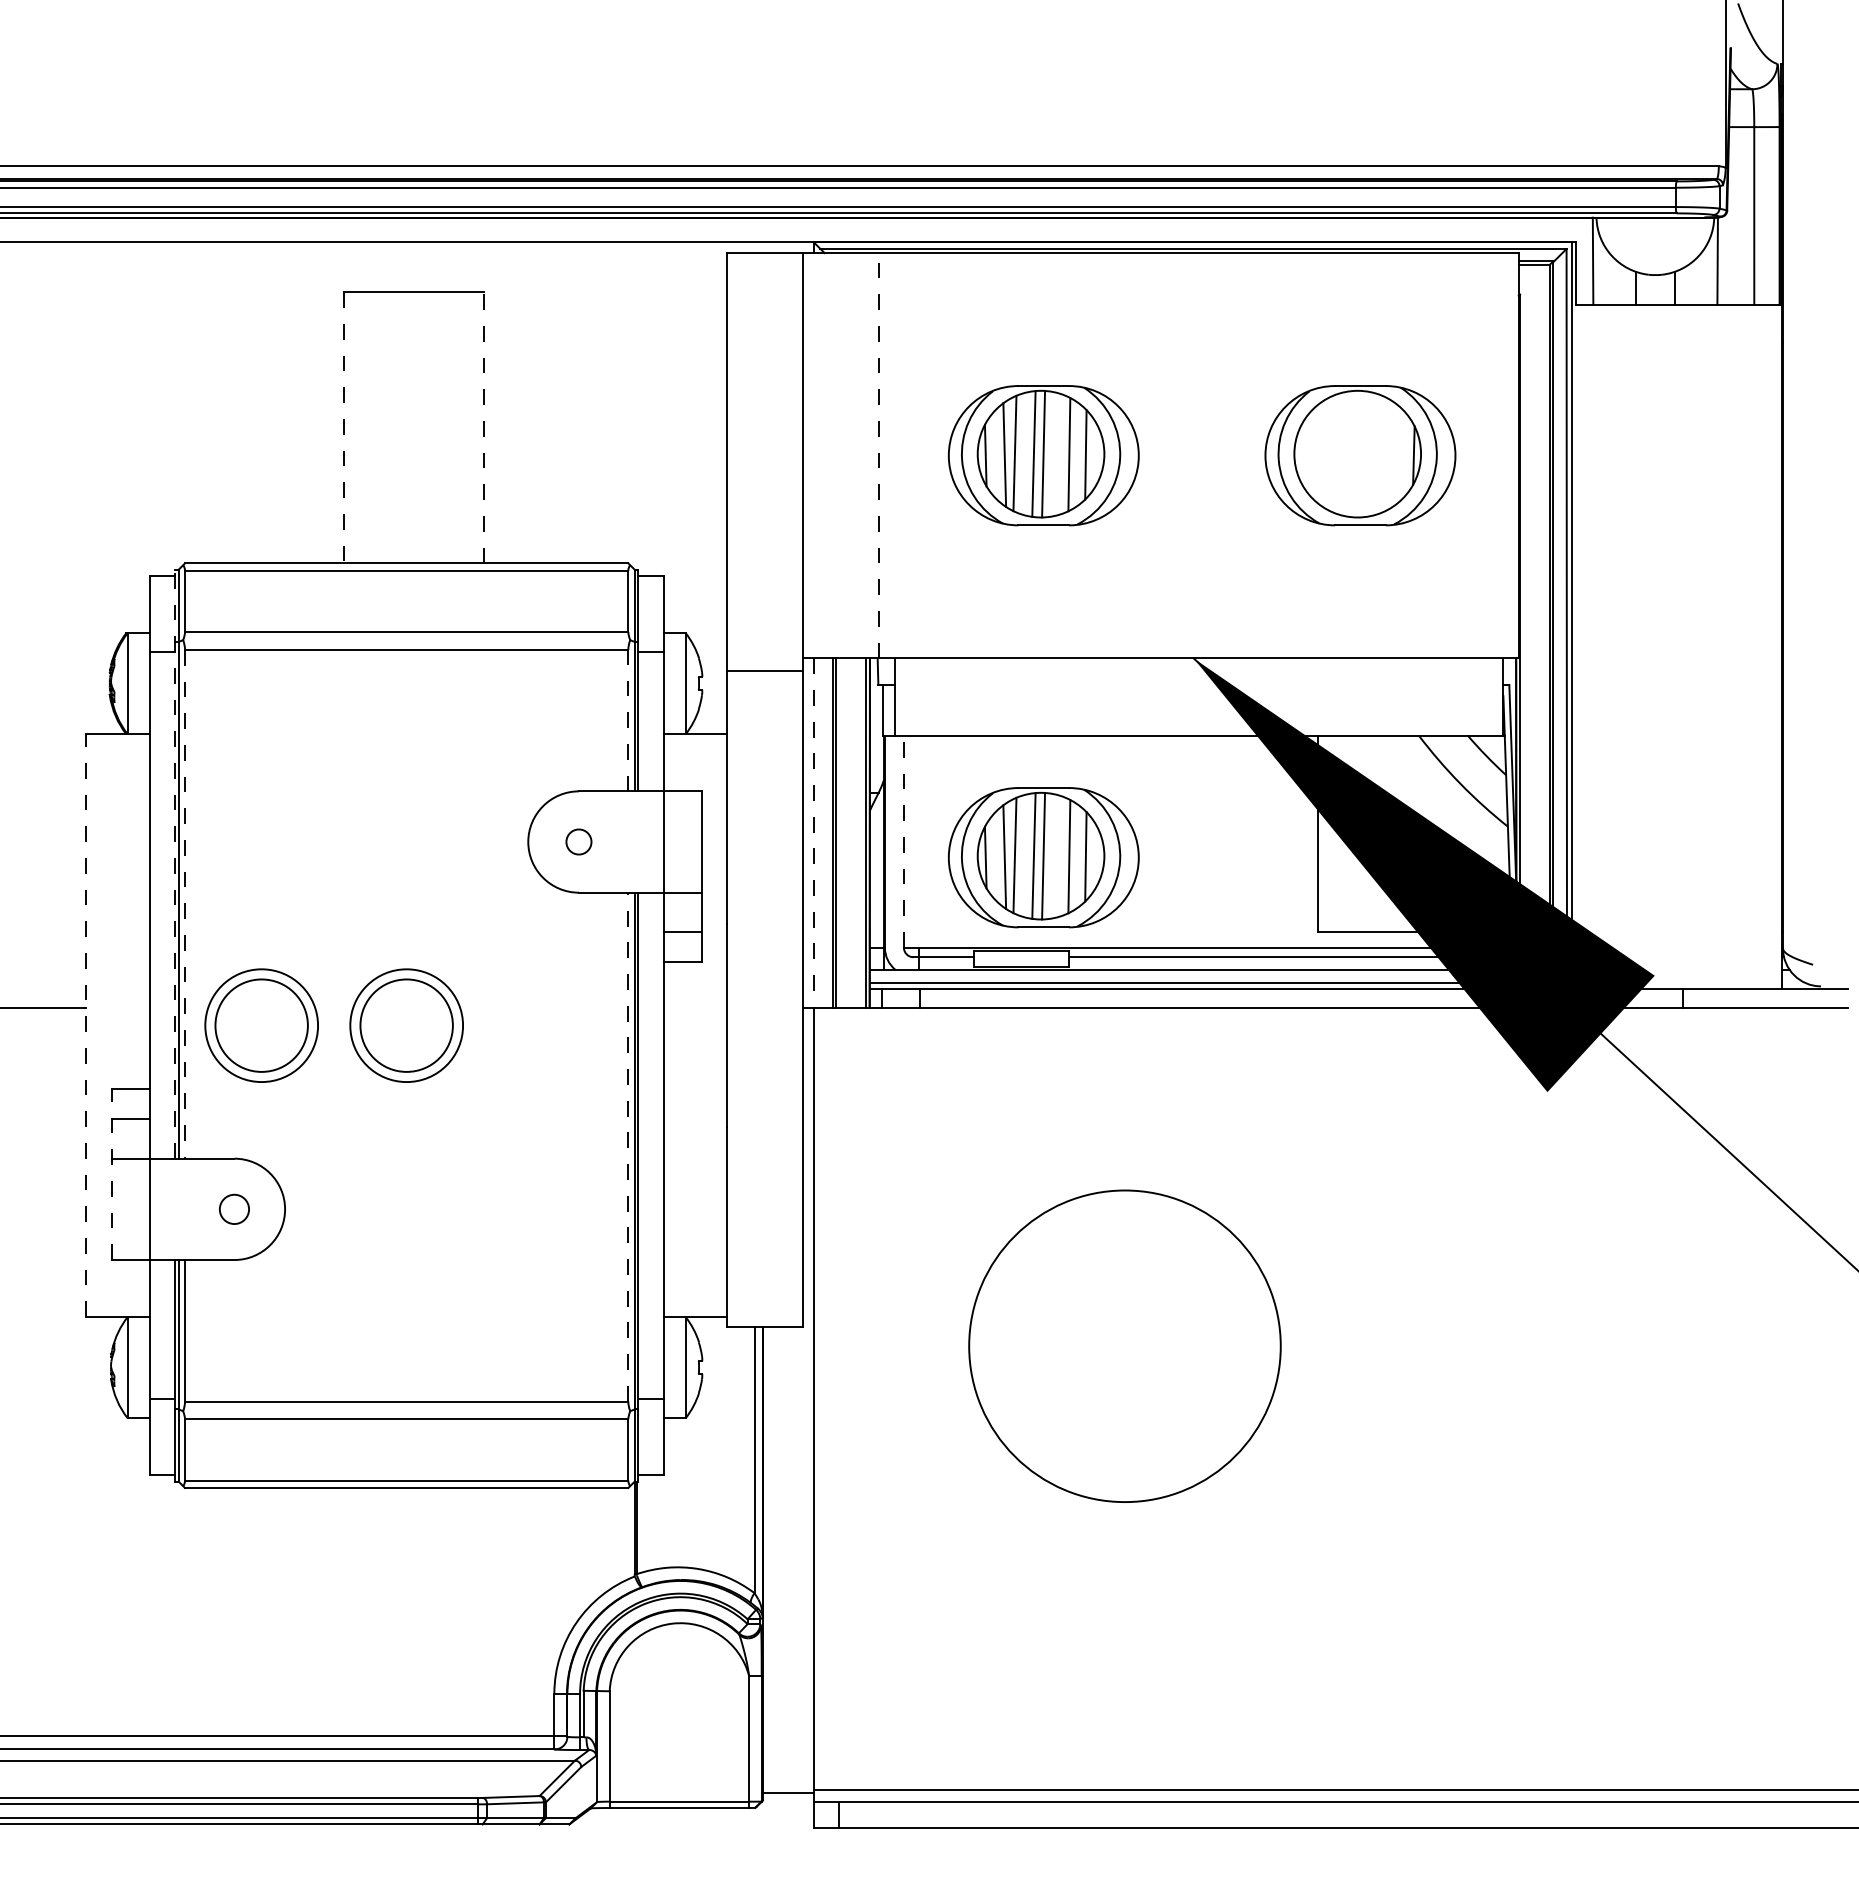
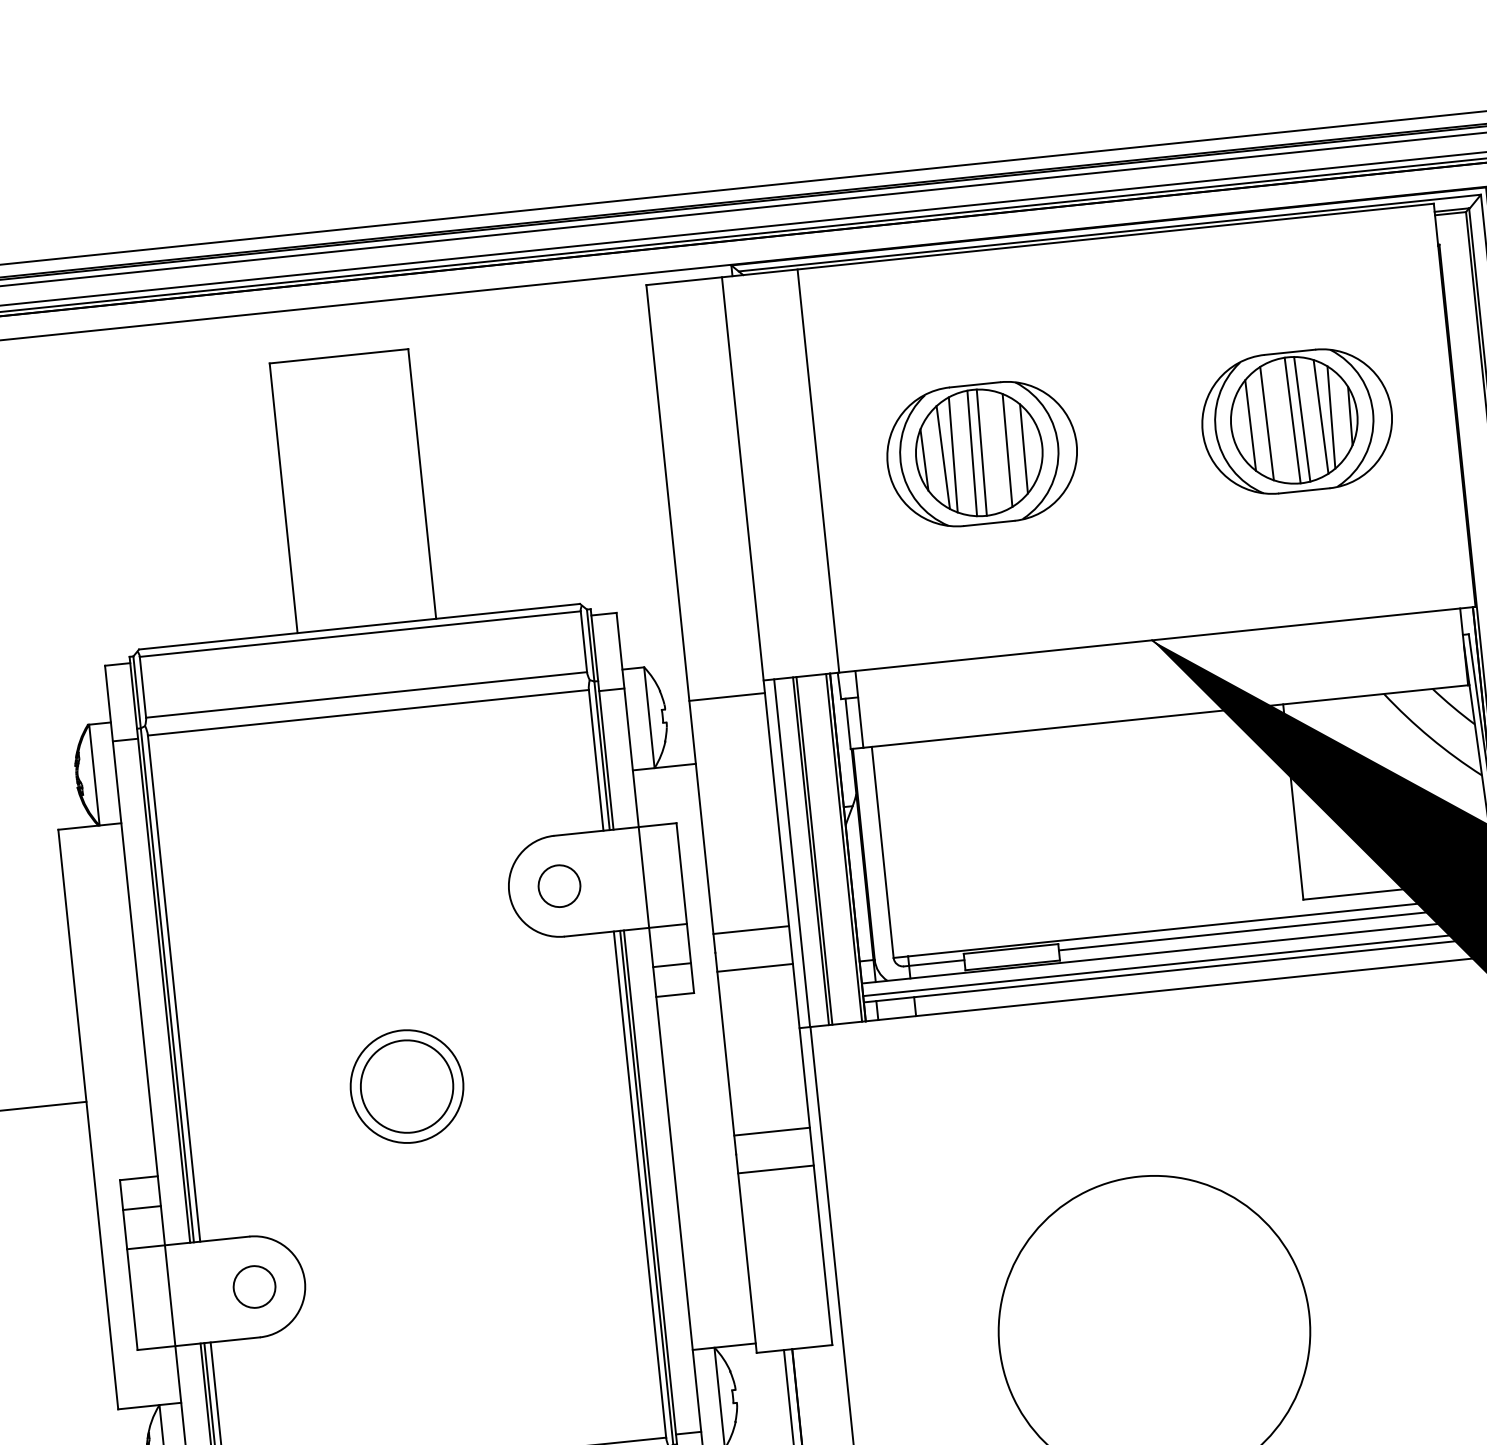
line: (344, 427) -> (283, 497), dashed -> solid
line: (483, 427) -> (421, 483), dashed -> solid
line: (1355, 453) -> (1292, 419), added
line: (1365, 453) -> (1301, 418), added
line: (1384, 453) -> (1320, 416), added
line: (1313, 454) -> (1250, 425), added
line: (1330, 454) -> (1267, 423), added
line: (1394, 454) -> (1330, 416), added
line: (879, 455) -> (818, 470), dashed -> solid
line: (628, 720) -> (596, 760), dashed -> solid
line: (813, 833) -> (791, 853), dashed -> solid
circle: (578, 841) -> (559, 885), size x1.67
line: (903, 841) -> (882, 852), dashed -> solid
part: (1043, 857) -> (1023, 853), removed
line: (174, 863) -> (159, 949), dashed -> solid
line: (185, 904) -> (174, 988), dashed -> solid
line: (765, 905) -> (751, 930), added
line: (765, 943) -> (755, 967), added
line: (86, 1025) -> (88, 1119), dashed -> solid
part: (261, 1025) -> (262, 1101), removed
line: (765, 1108) -> (772, 1132), added
line: (628, 1146) -> (640, 1183), dashed -> solid
line: (765, 1146) -> (776, 1169), added
line: (111, 1174) -> (128, 1264), dashed -> solid
circle: (234, 1209) -> (254, 1287), size x1.43

